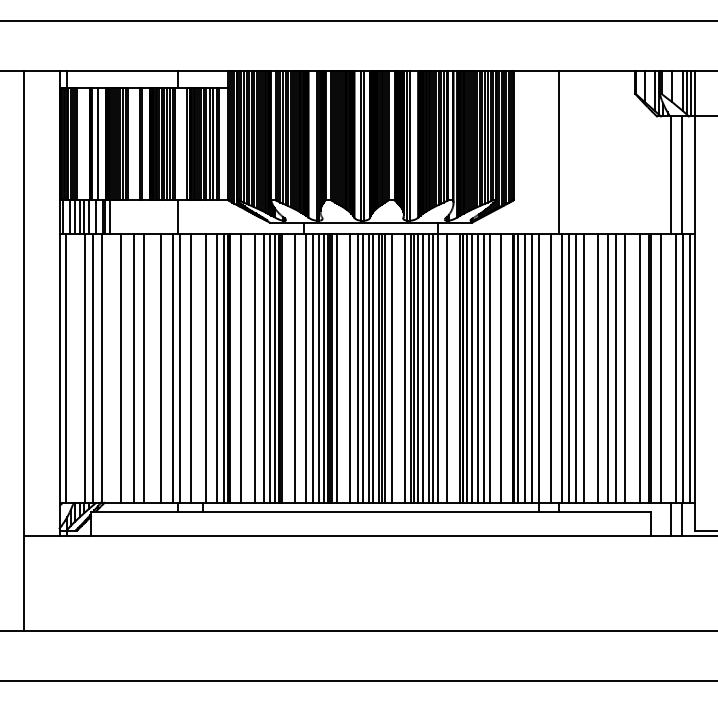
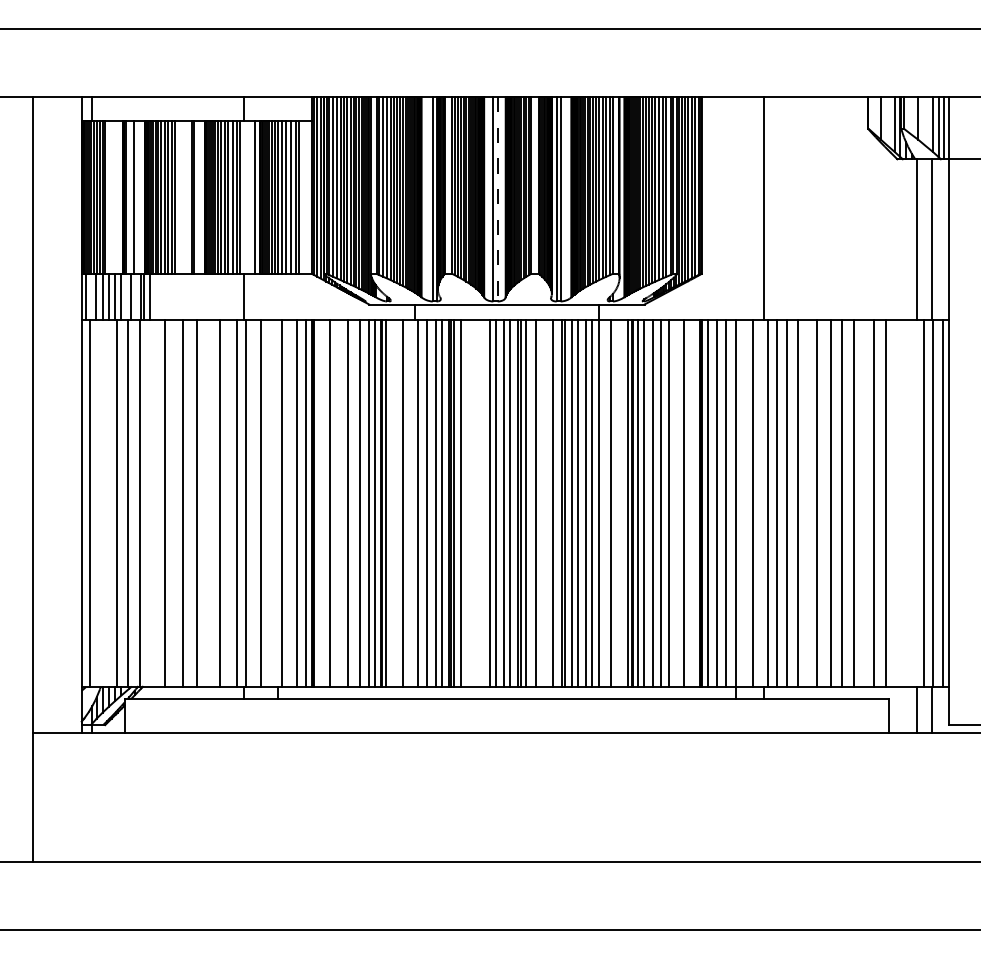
line: (364, 145) -> (497, 199), solid -> dashed
line: (349, 367) -> (477, 502), removed
line: (651, 367) -> (889, 502), removed
line: (660, 367) -> (902, 502), removed

